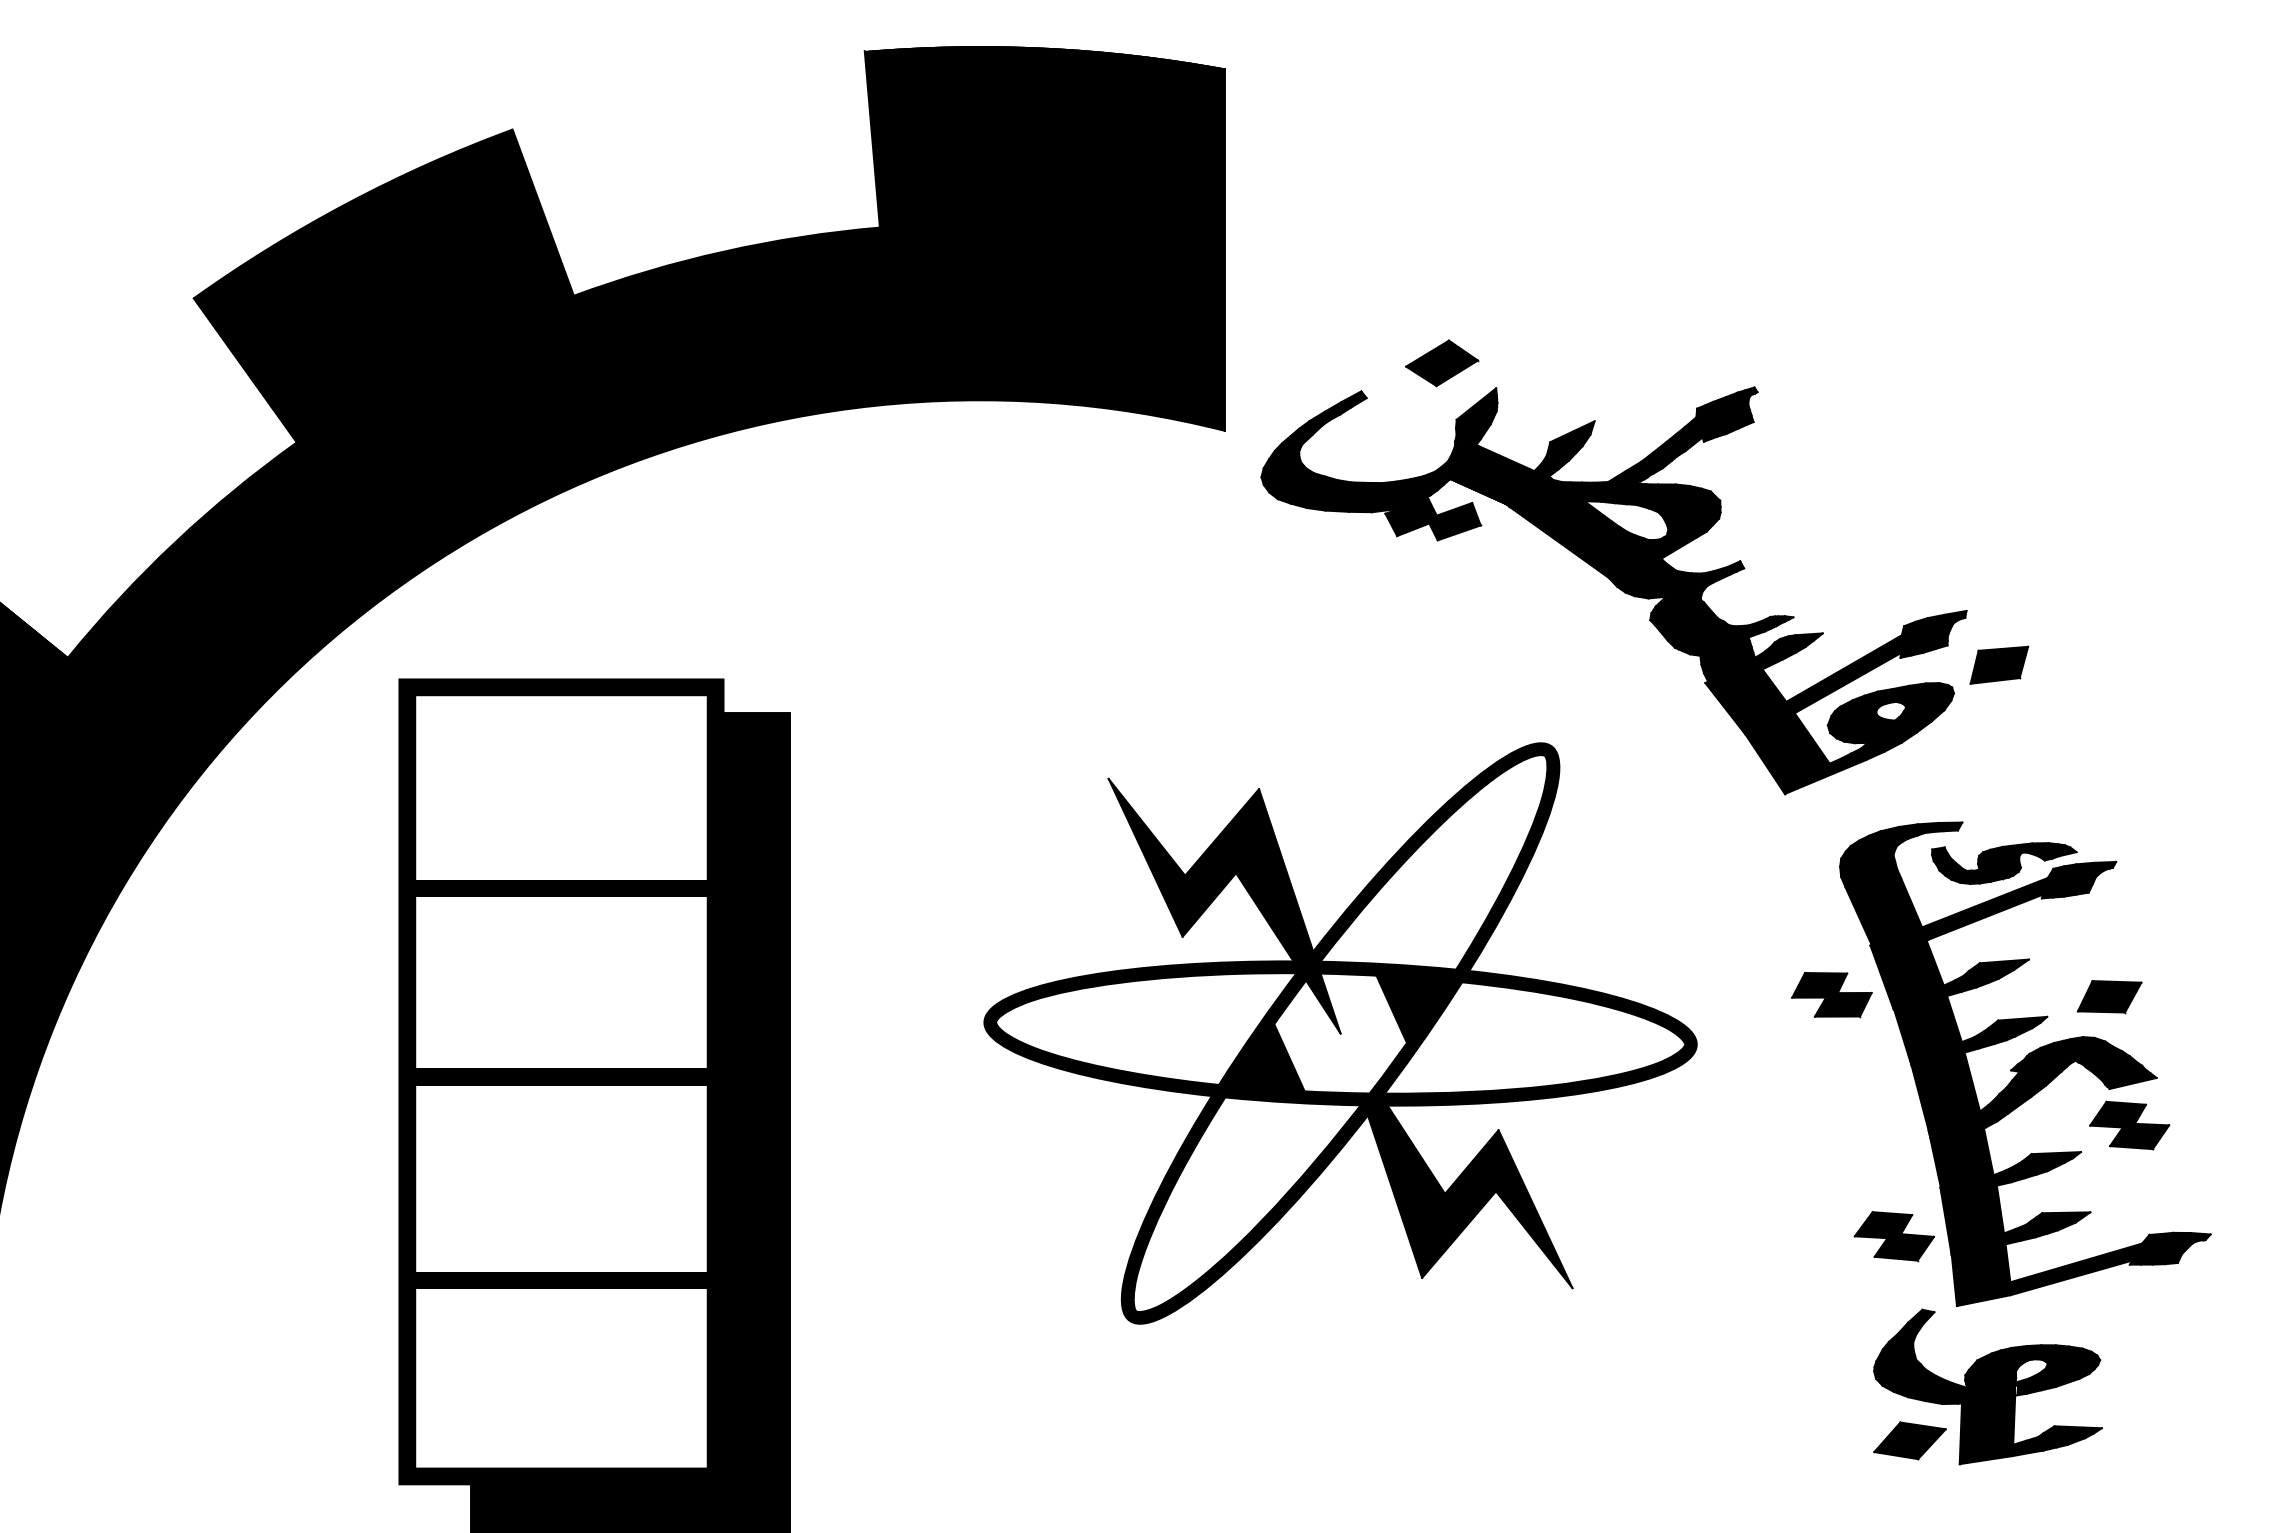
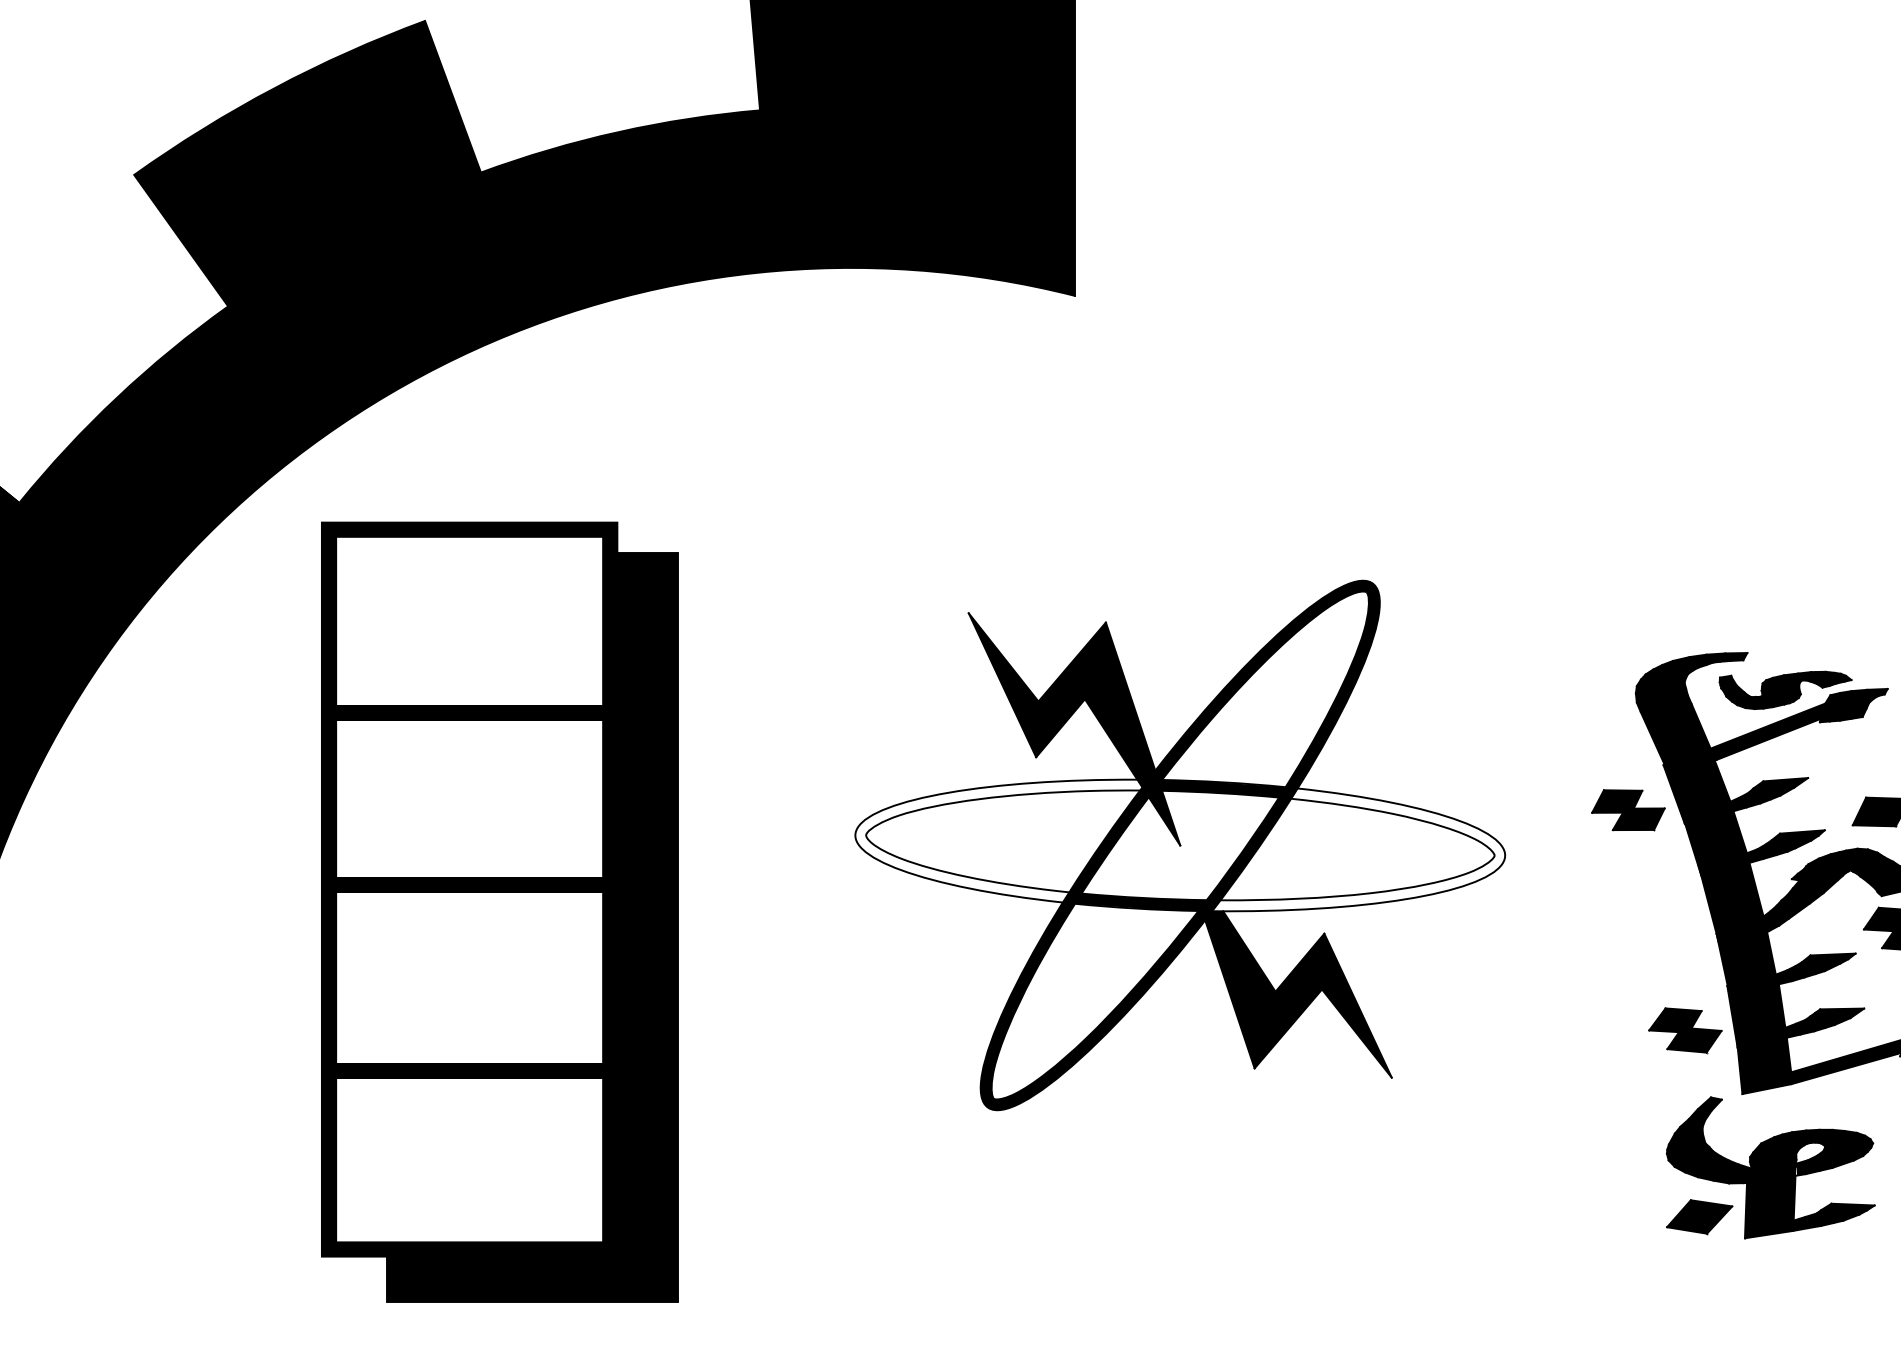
part: (1644, 567) -> (1457, 420), removed
fill: (1158, 1032) -> (1014, 844), removed
fill: (1520, 1034) -> (1344, 846), removed

